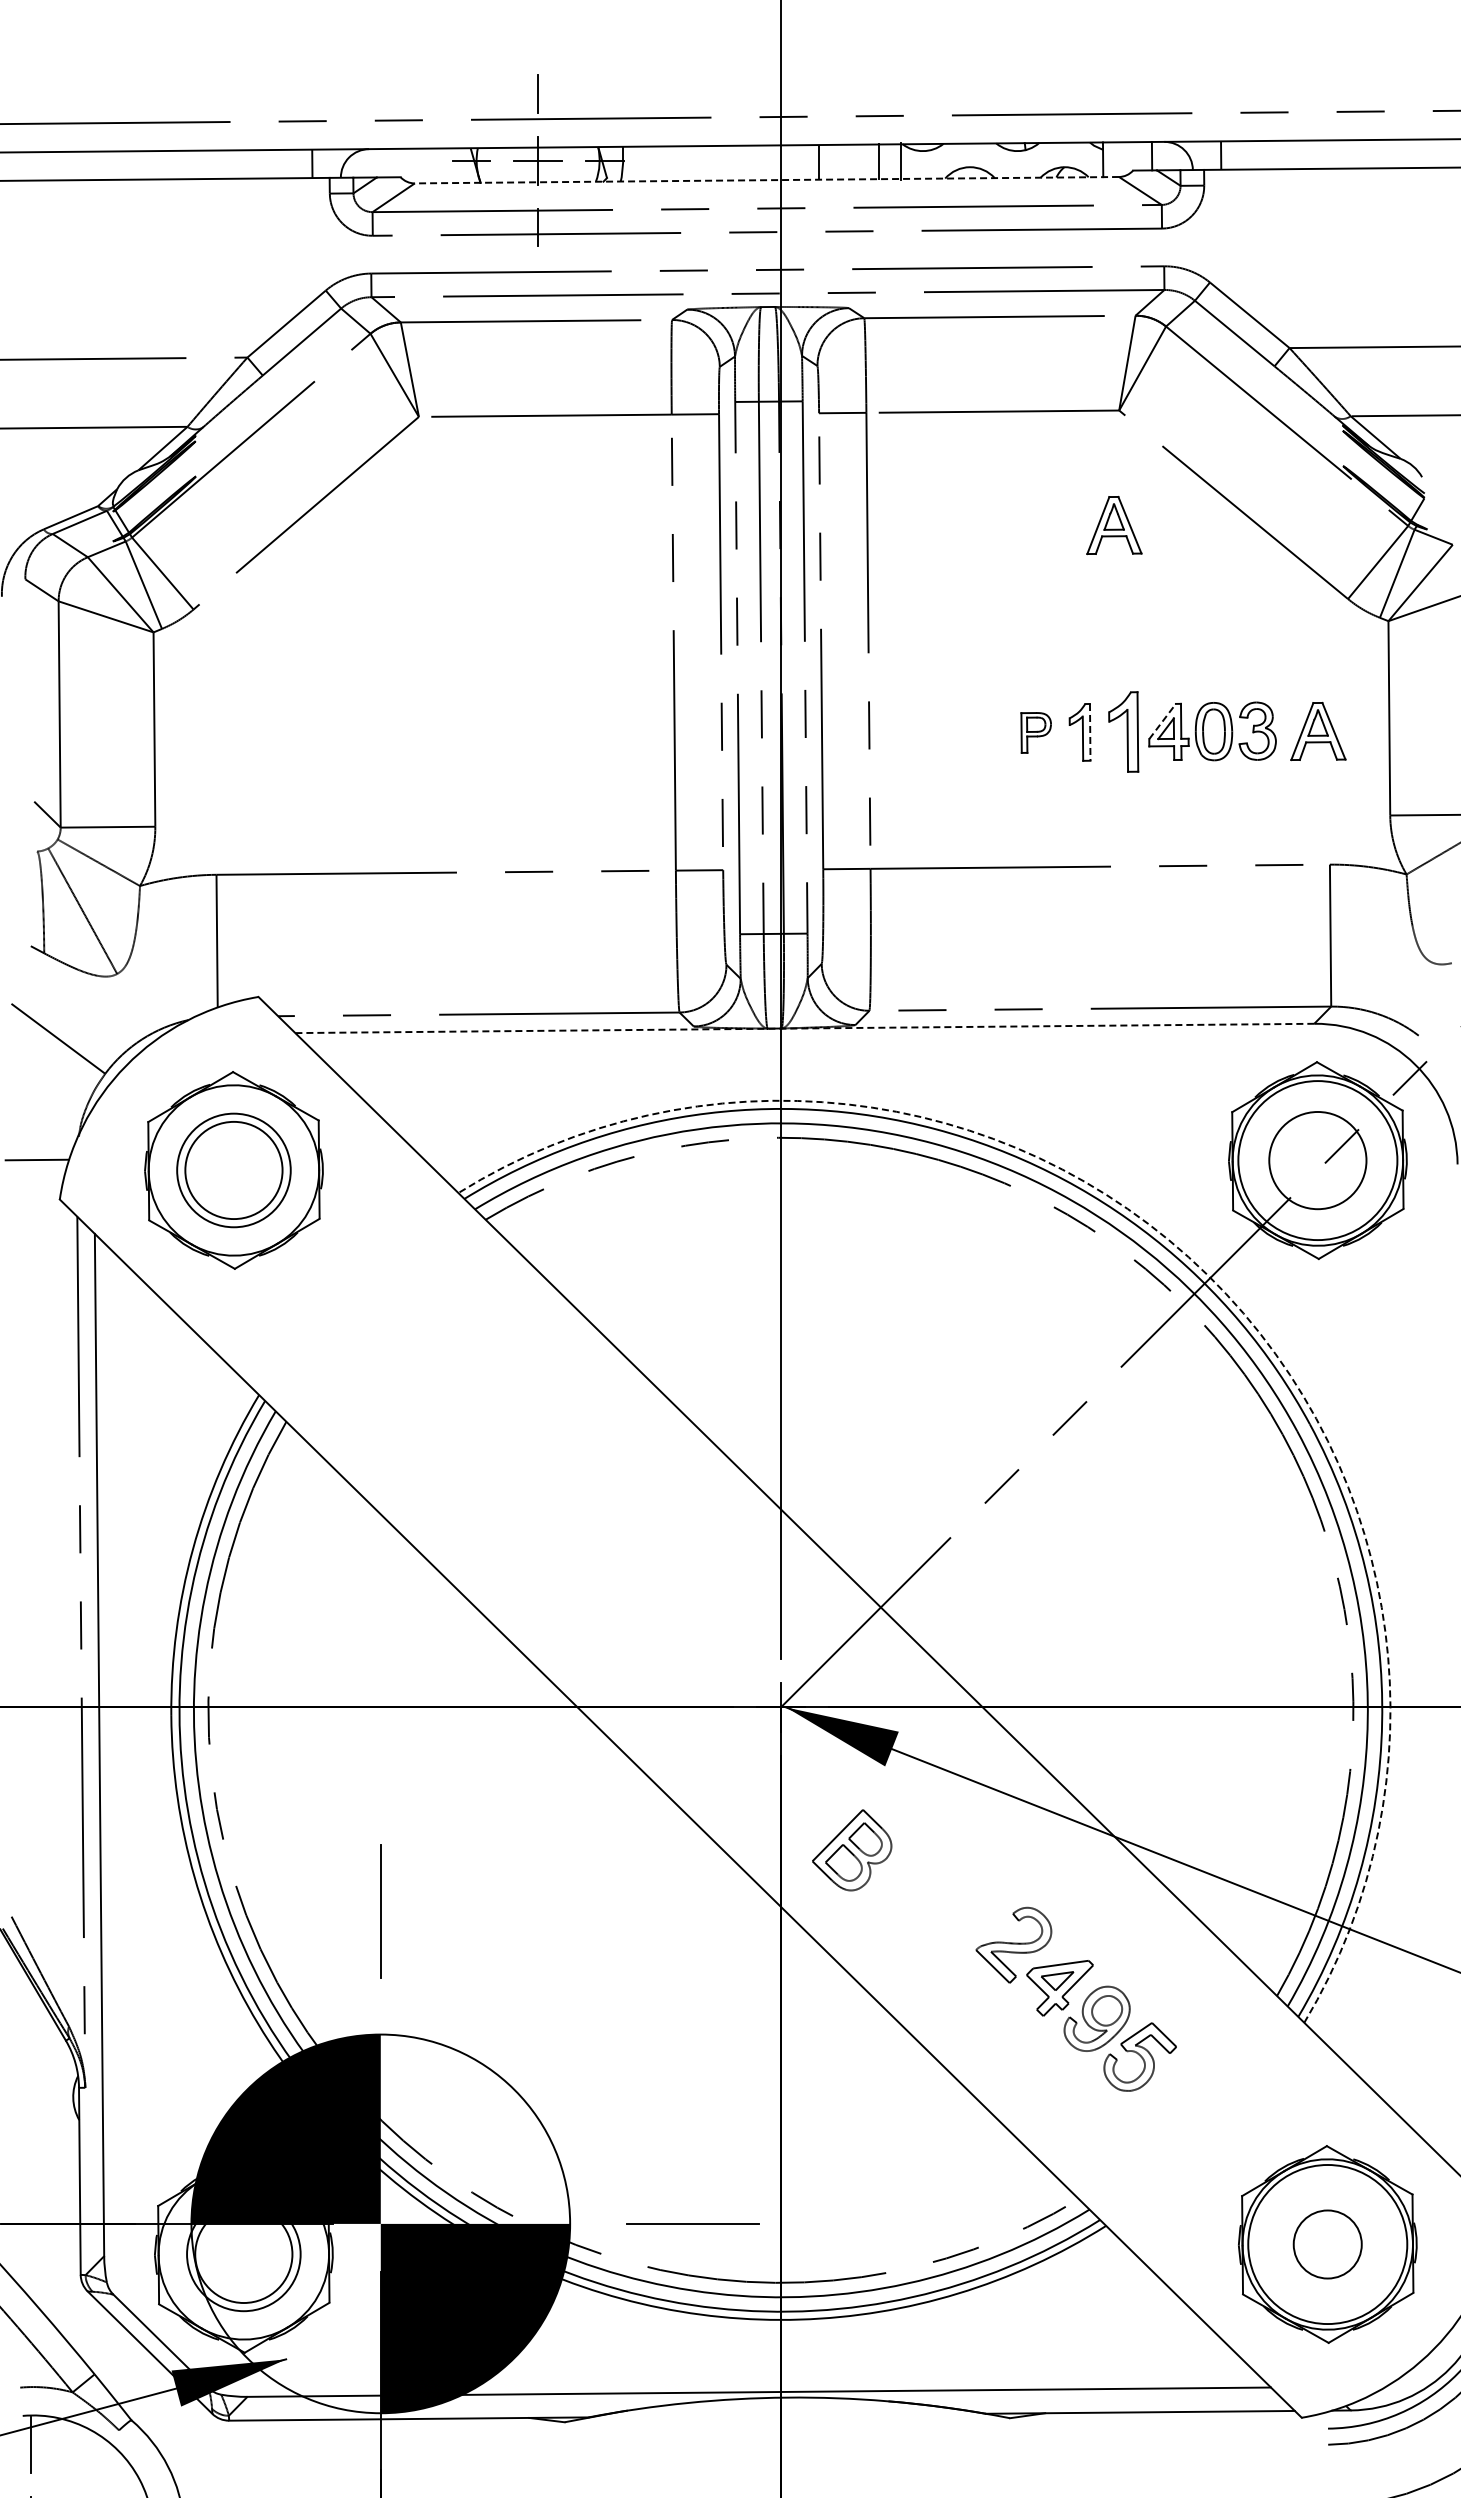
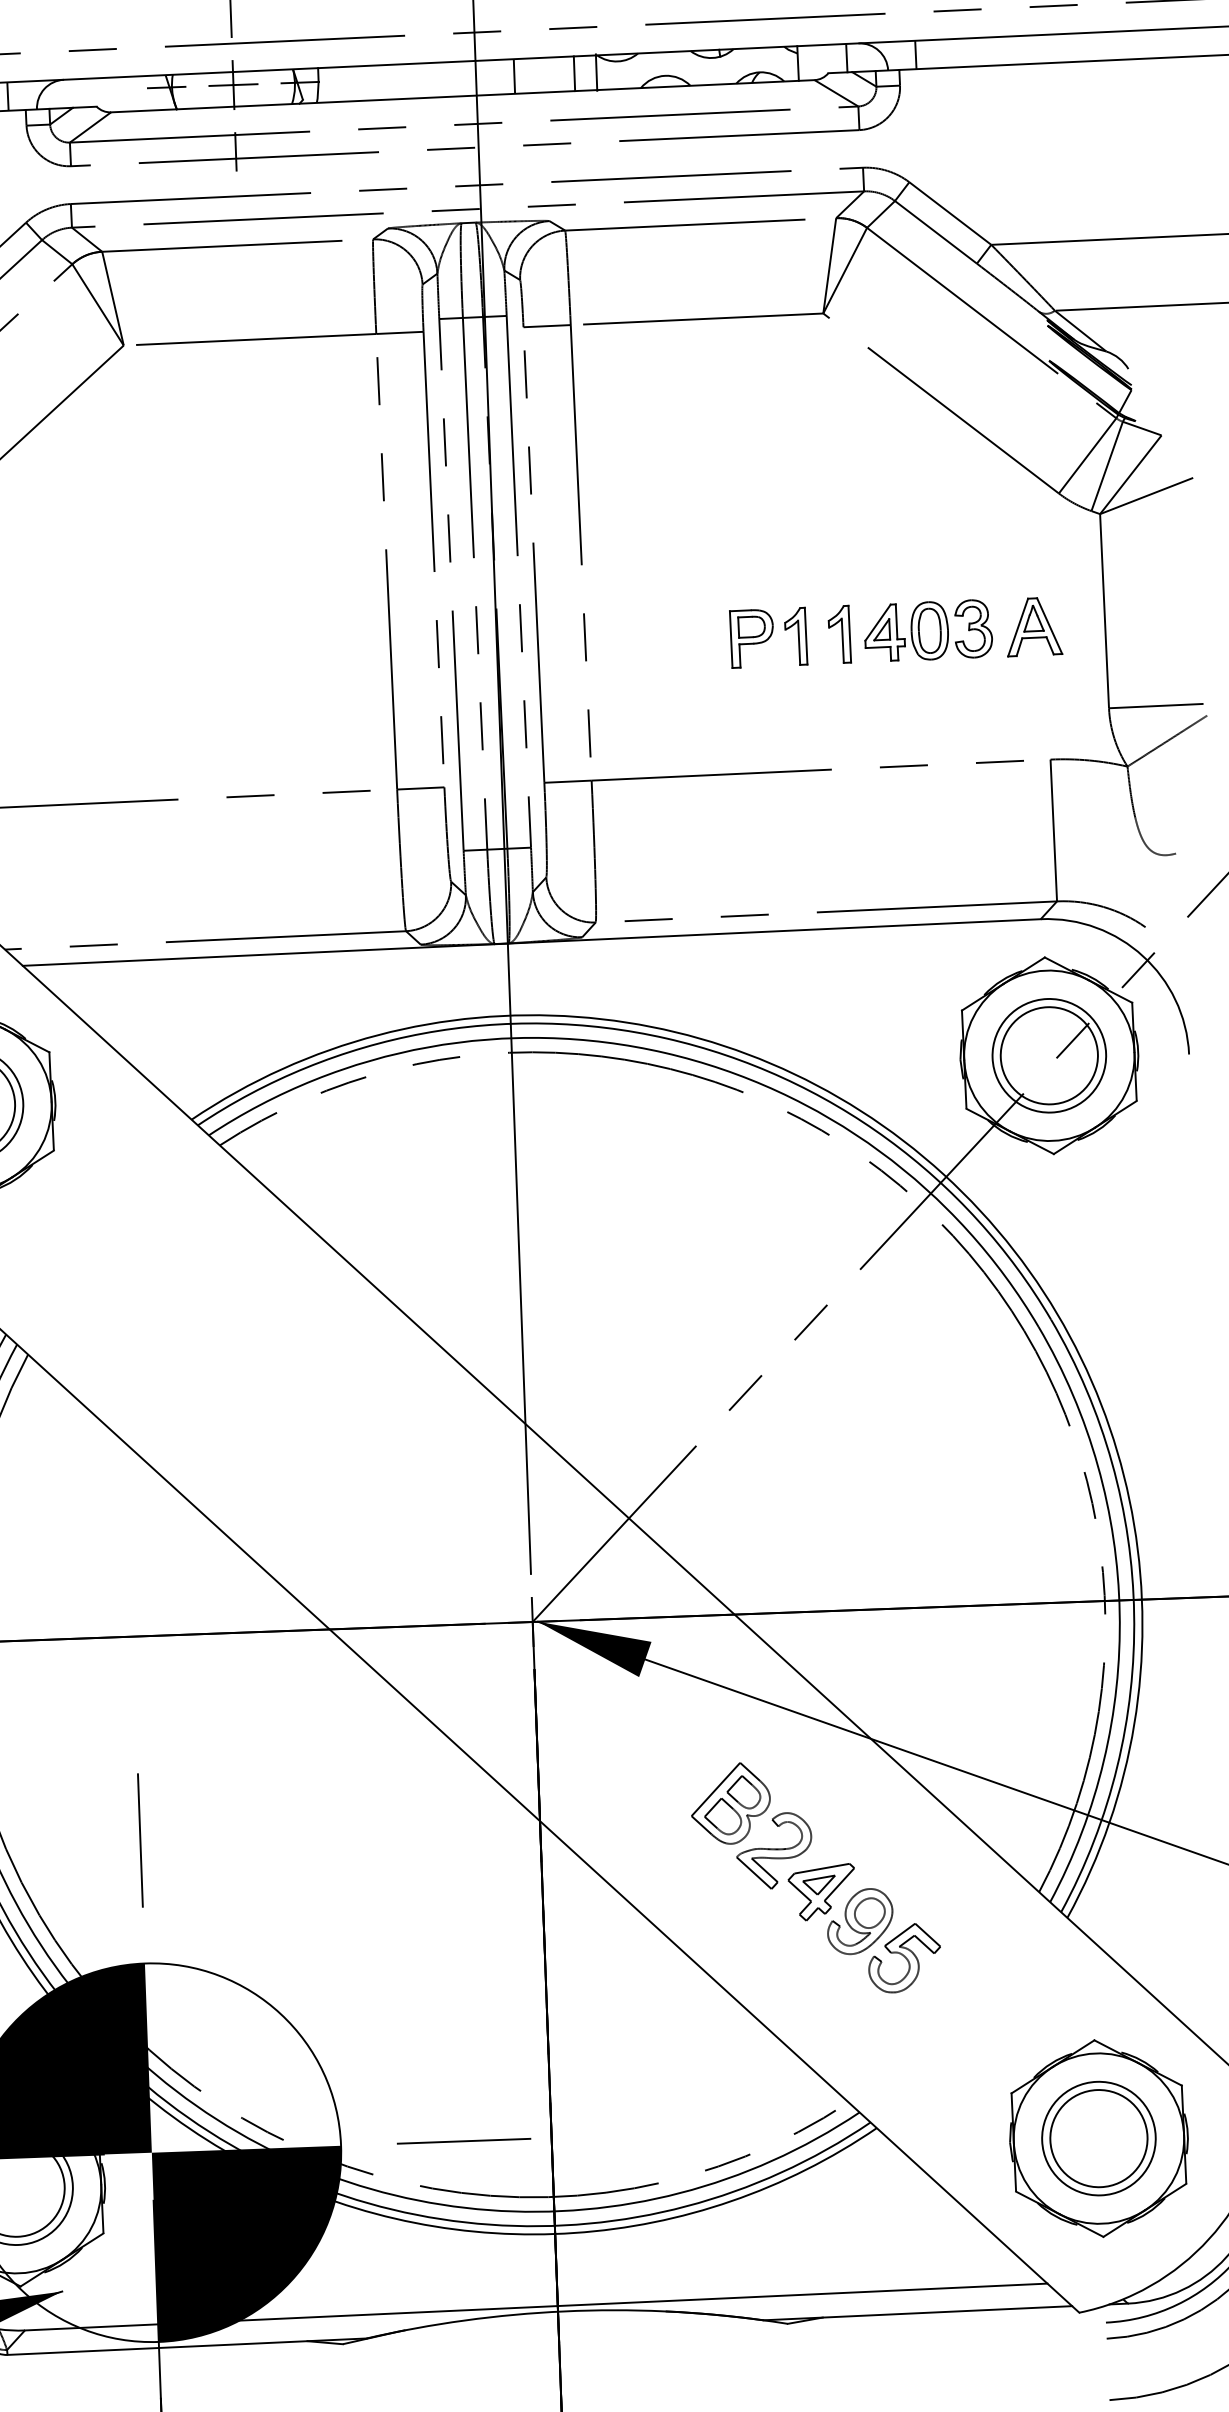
line: (766, 180) -> (462, 96), dashed -> solid
part: (1114, 525) -> (822, 428), removed
line: (1162, 721) -> (877, 622), dashed -> solid
part: (1123, 731) -> (839, 634), size x0.71
part: (1036, 732) -> (752, 638), size x1.43
line: (1090, 732) -> (806, 636), dashed -> solid
line: (804, 1028) -> (531, 942), dashed -> solid
circle: (1317, 1160) -> (1048, 1055), size x0.71
arc: (1207, 1275) -> (943, 1174), dashed -> solid
part: (852, 1850) -> (731, 1803), moved
circle: (1327, 2244) -> (1098, 2138), size x0.71
circle: (1327, 2244) -> (1098, 2138), size x1.43

